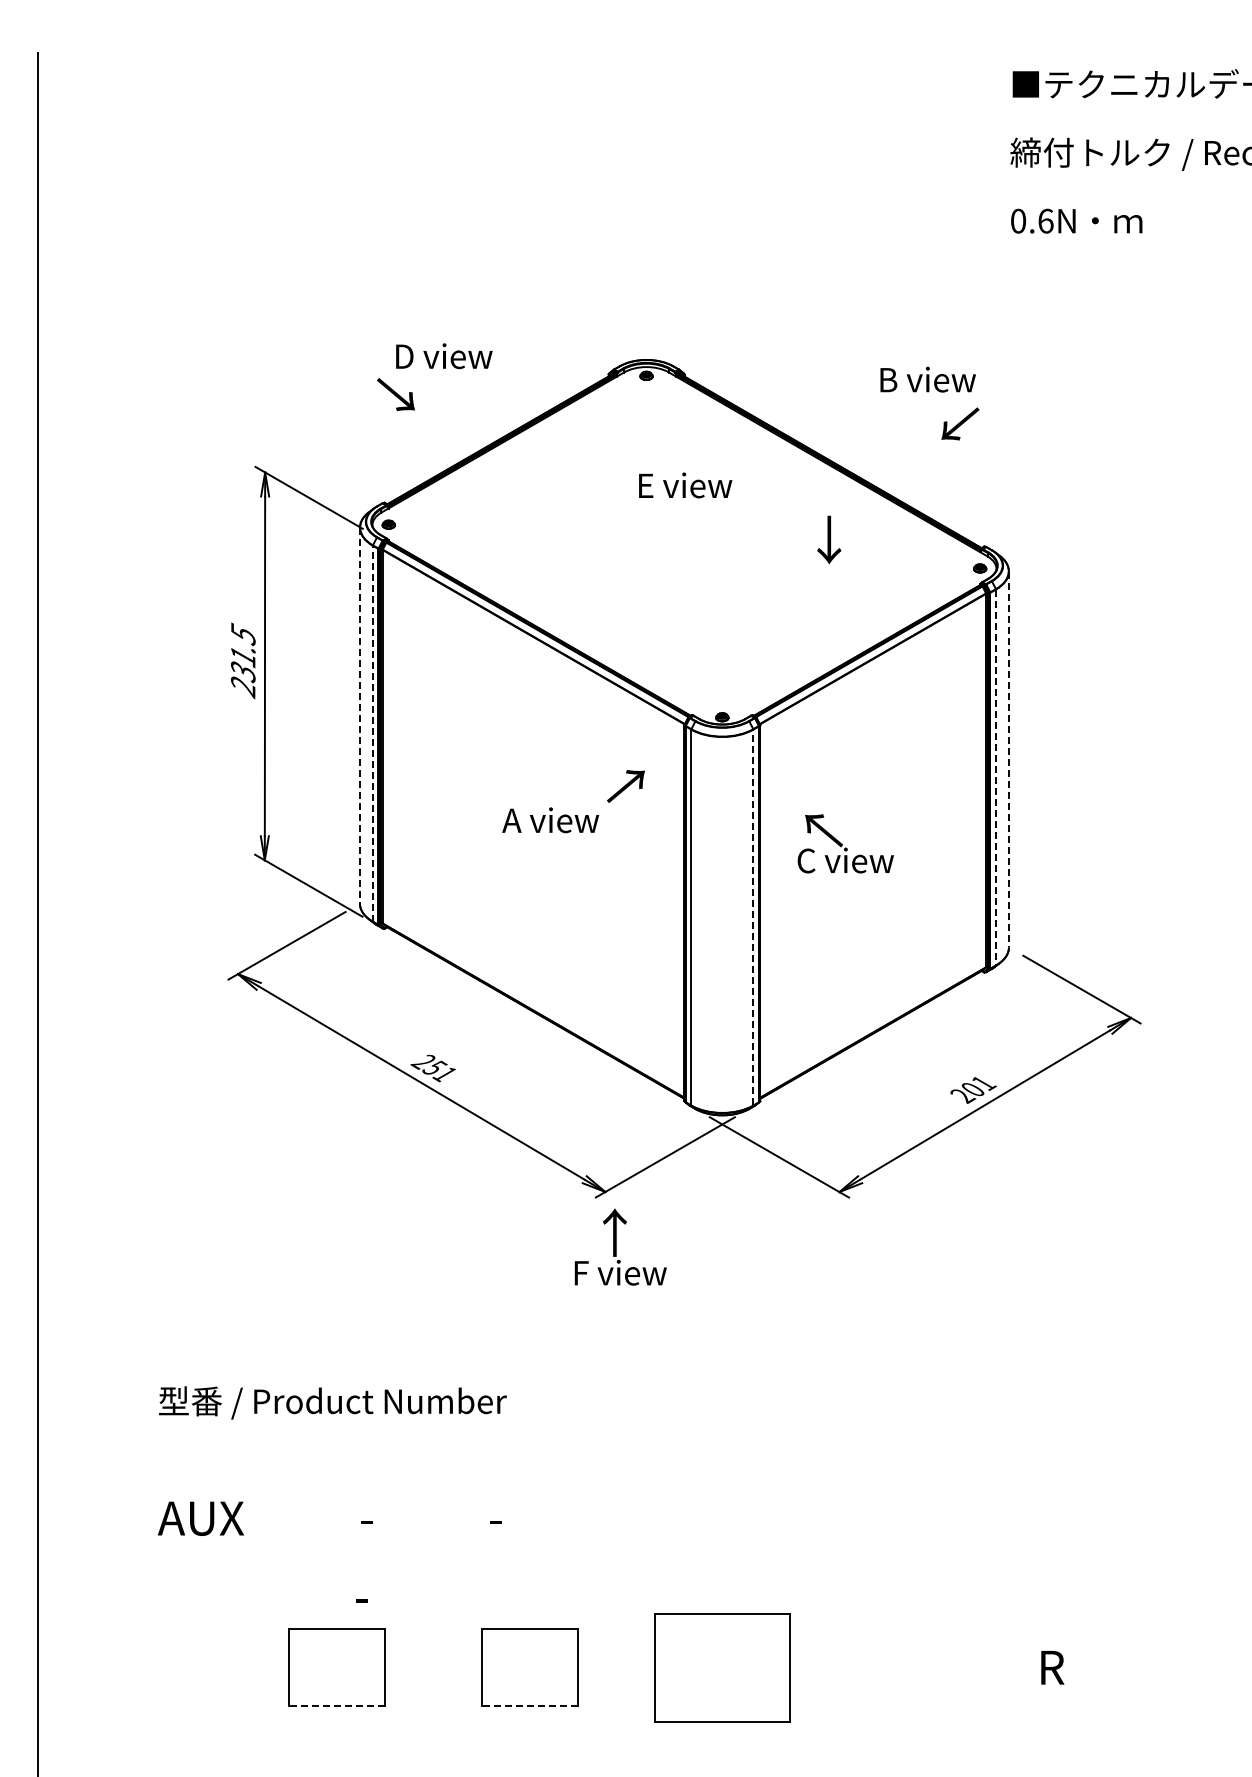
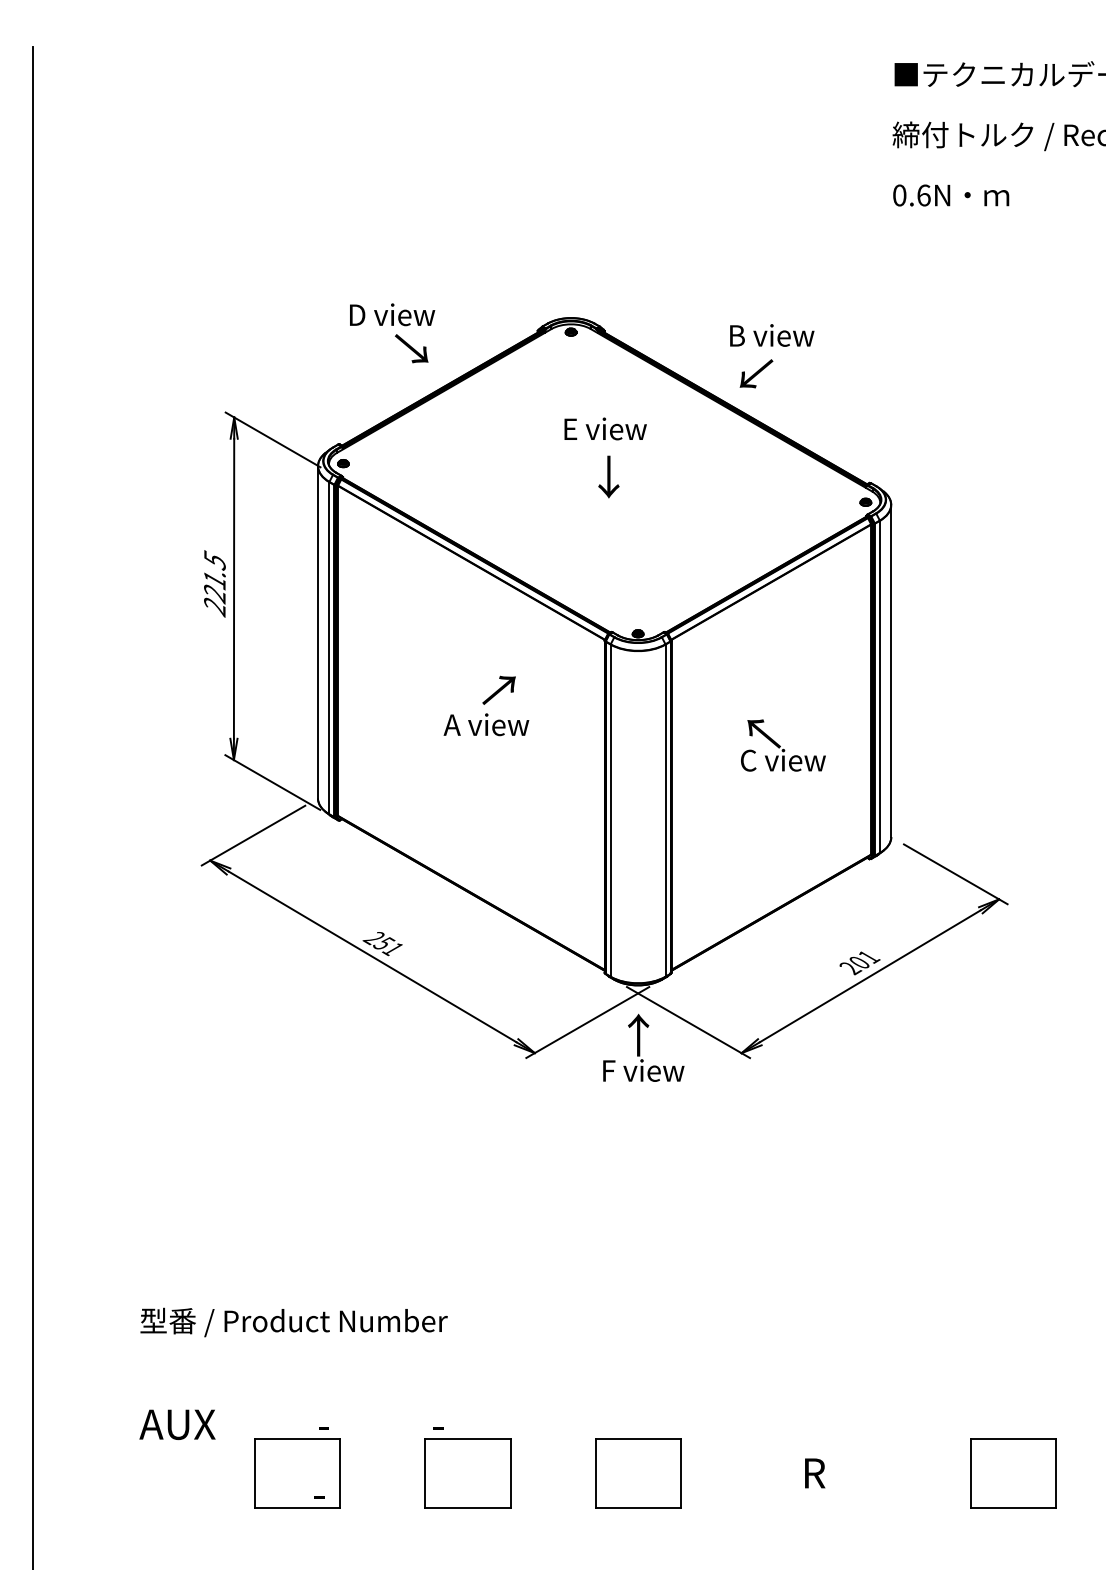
text: (927, 379) -> (771, 335), moved
text: (395, 394) -> (411, 348), moved
text: (960, 423) -> (756, 373), moved
text: (829, 539) -> (609, 476), moved
text: (243, 672) -> (215, 594), 231.5 -> 221.5
line: (359, 715) -> (317, 632), dashed -> solid
line: (372, 733) -> (329, 648), dashed -> solid
line: (1008, 759) -> (890, 671), dashed -> solid
line: (996, 777) -> (880, 686), dashed -> solid
text: (625, 786) -> (498, 690), moved
text: (845, 843) -> (783, 745), moved
line: (753, 917) -> (665, 810), dashed -> solid
text: (620, 1246) -> (643, 1047), moved
text: (331, 1494) -> (292, 1403), moved
part: (722, 1667) -> (638, 1473), size x0.71
text: (1052, 1667) -> (814, 1473), moved
part: (1147, 1667) -> (1013, 1473), added
line: (336, 1706) -> (297, 1507), dashed -> solid
line: (529, 1706) -> (467, 1507), dashed -> solid

